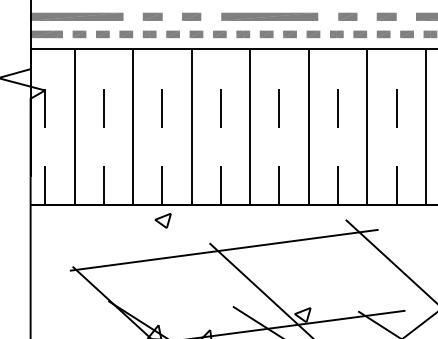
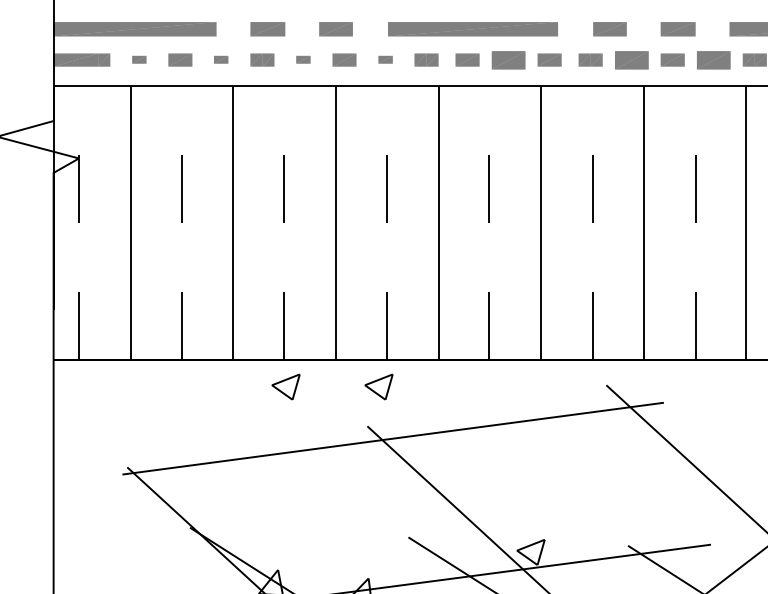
part: (79, 33) -> (139, 58), size x0.6
part: (125, 33) -> (220, 58), size x0.6
part: (172, 33) -> (302, 58), size x0.6
part: (219, 33) -> (384, 58), size x0.6
part: (289, 33) -> (507, 58), size x1.4
part: (359, 33) -> (630, 58), size x1.4
part: (406, 33) -> (712, 58), size x1.4
part: (215, 220) -> (377, 386), added

